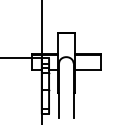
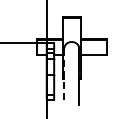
line: (59, 90) -> (64, 76), solid -> dashed

